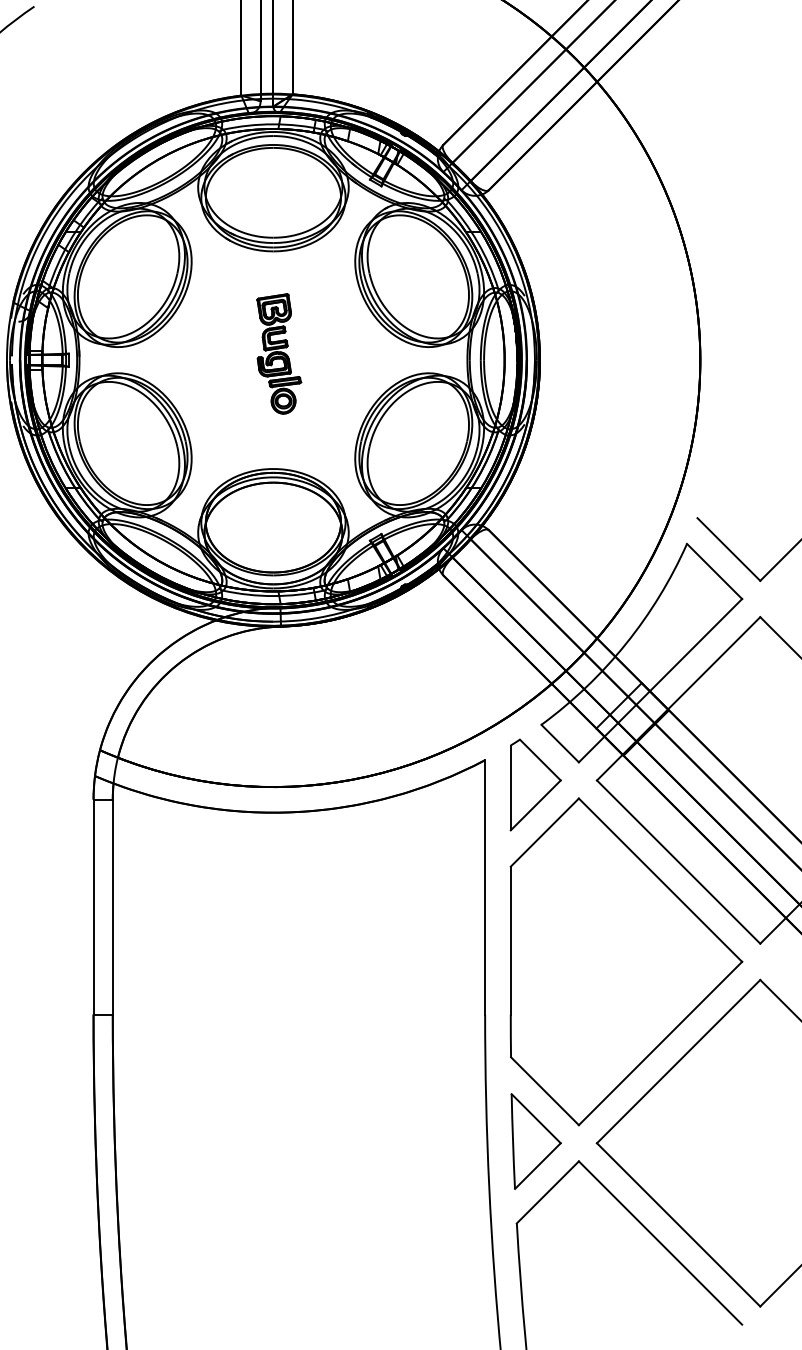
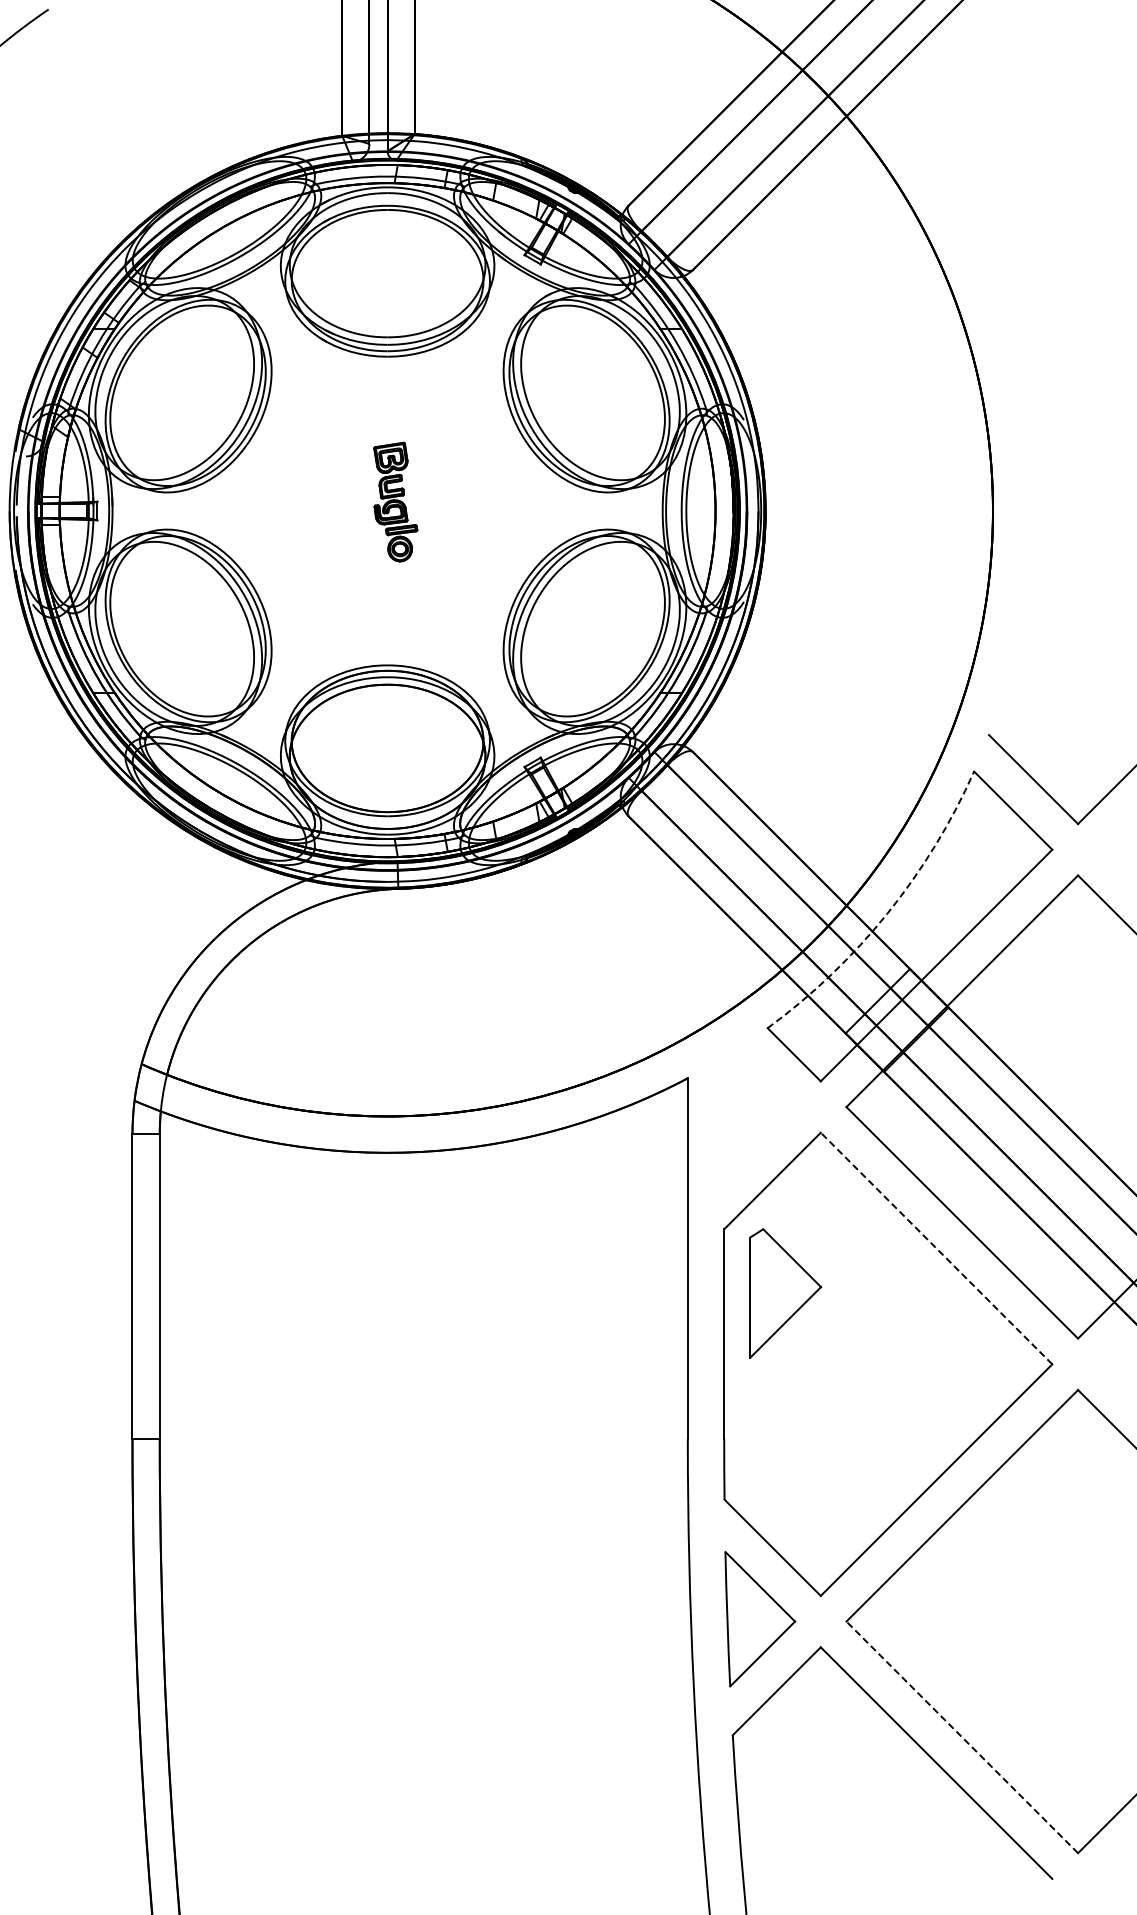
part: (279, 353) -> (395, 501), size x0.7
arc: (625, 643) -> (887, 913), solid -> dashed
part: (535, 784) -> (785, 1293), moved
line: (660, 880) -> (936, 1248), solid -> dashed
line: (678, 1224) -> (962, 1737), solid -> dashed

